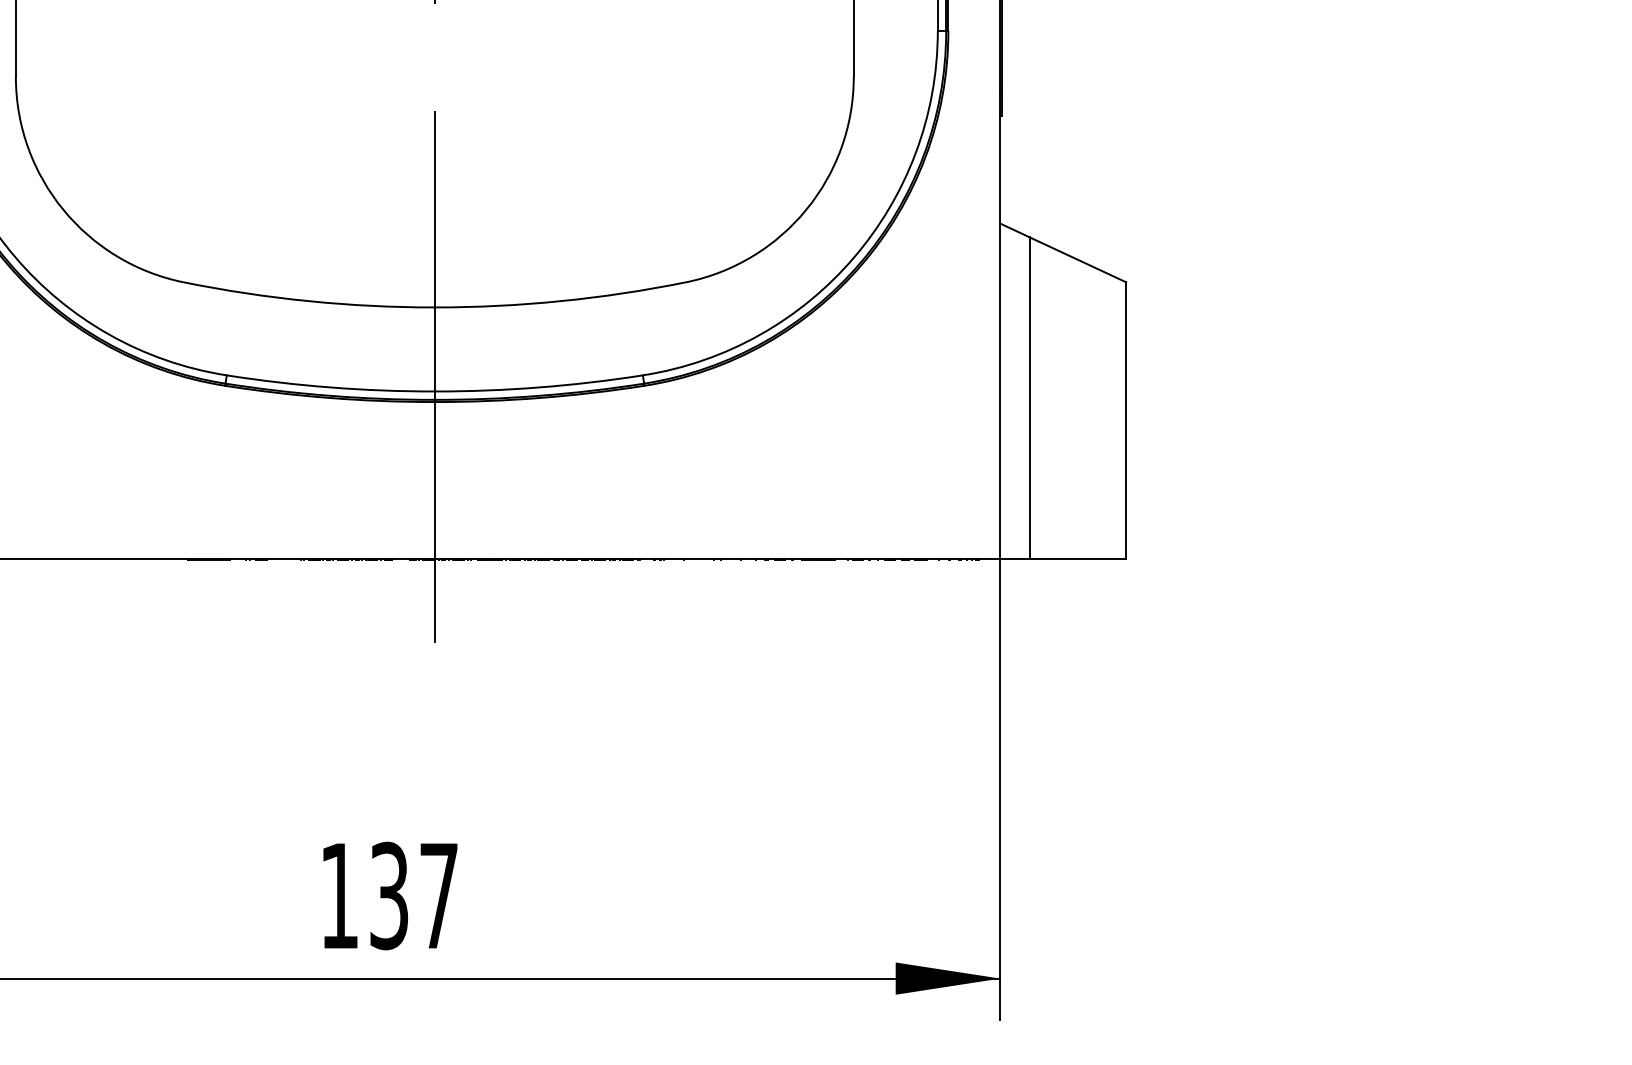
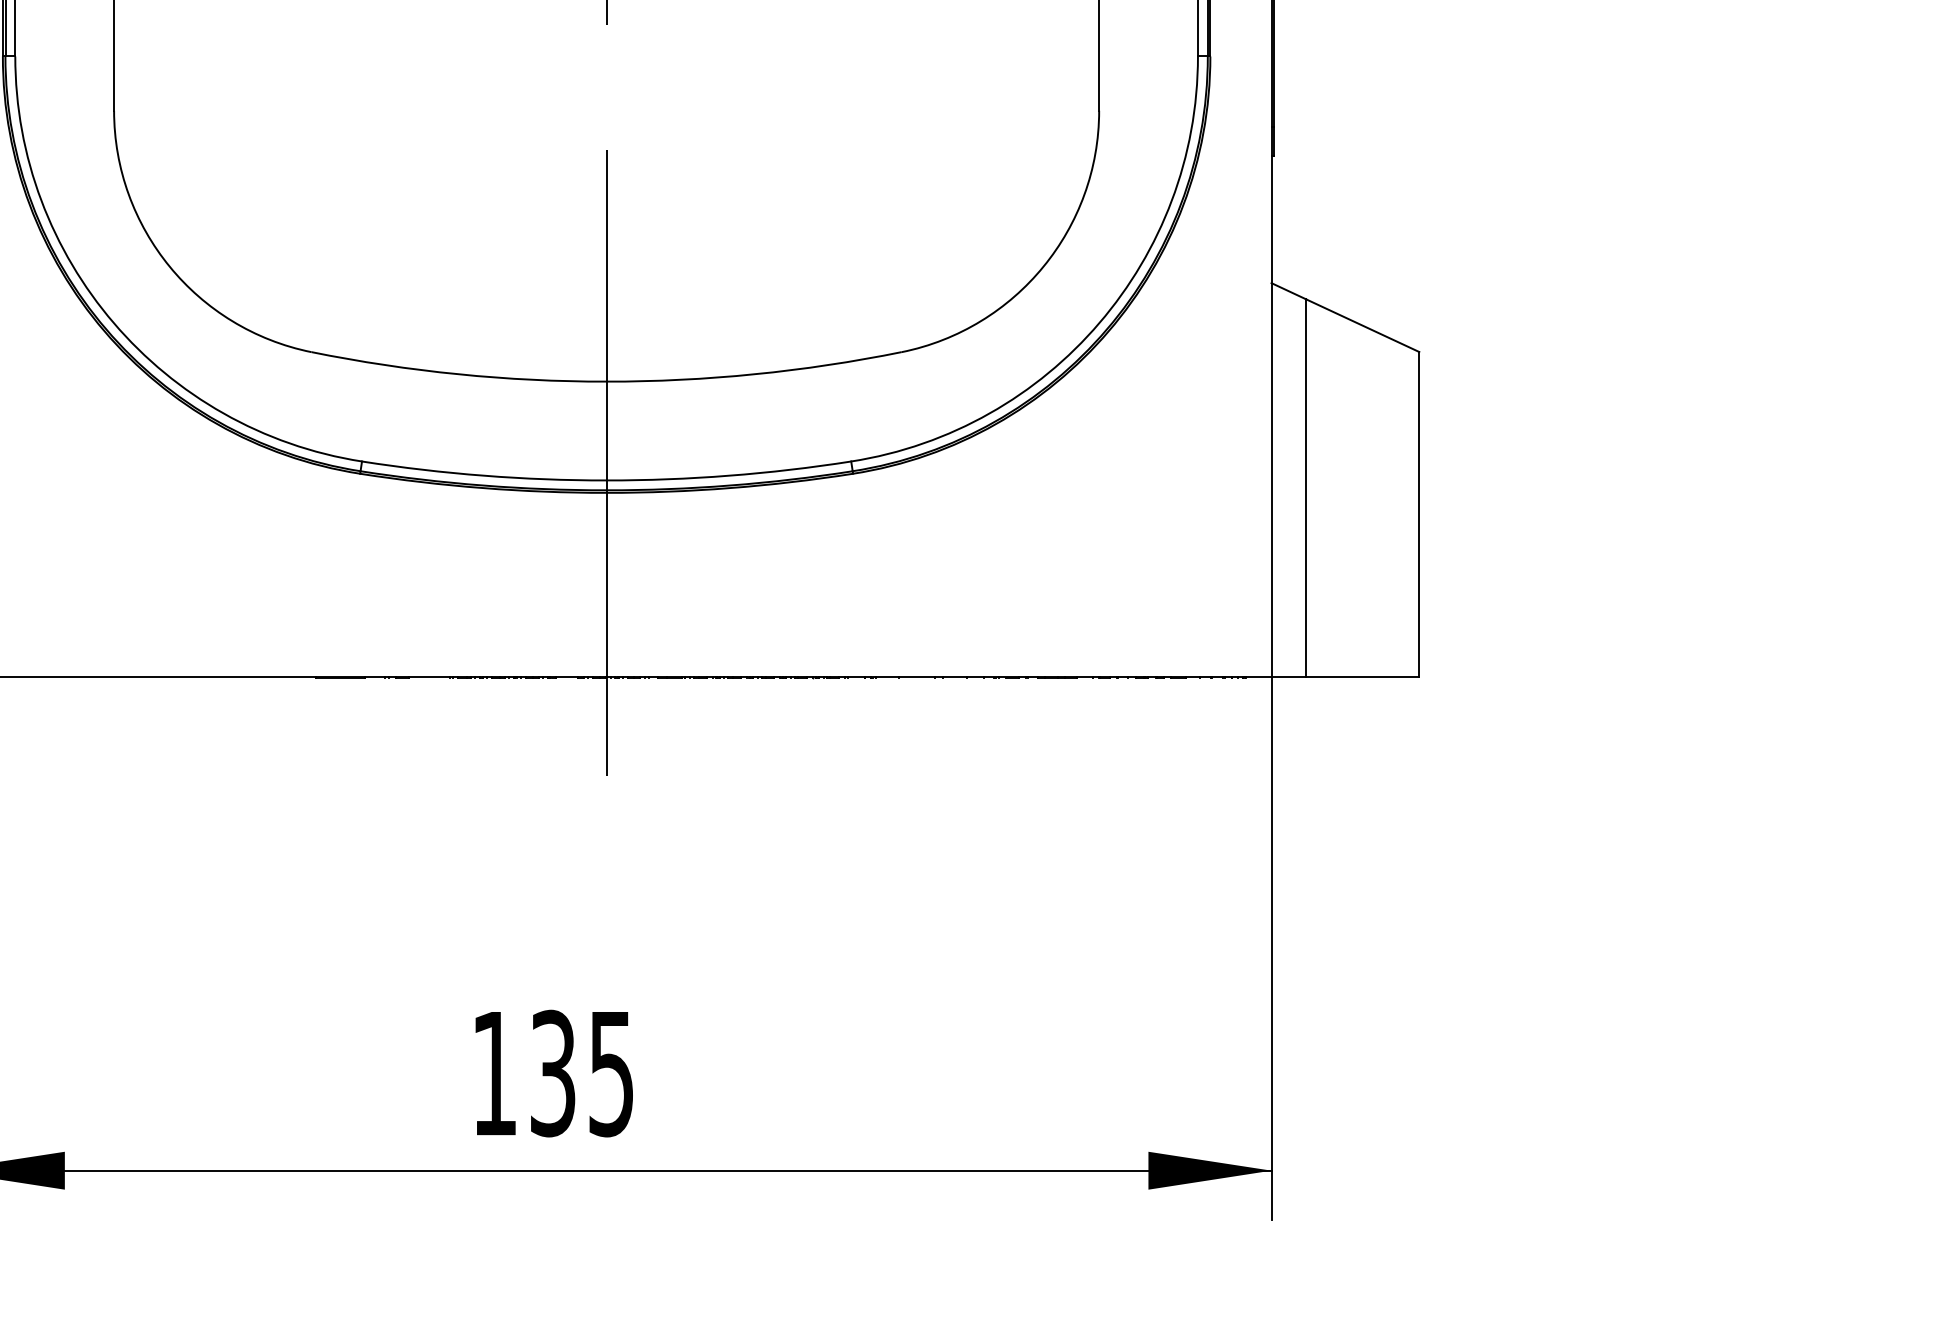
text: (438, 896) -> (611, 1074), 137 -> 135

